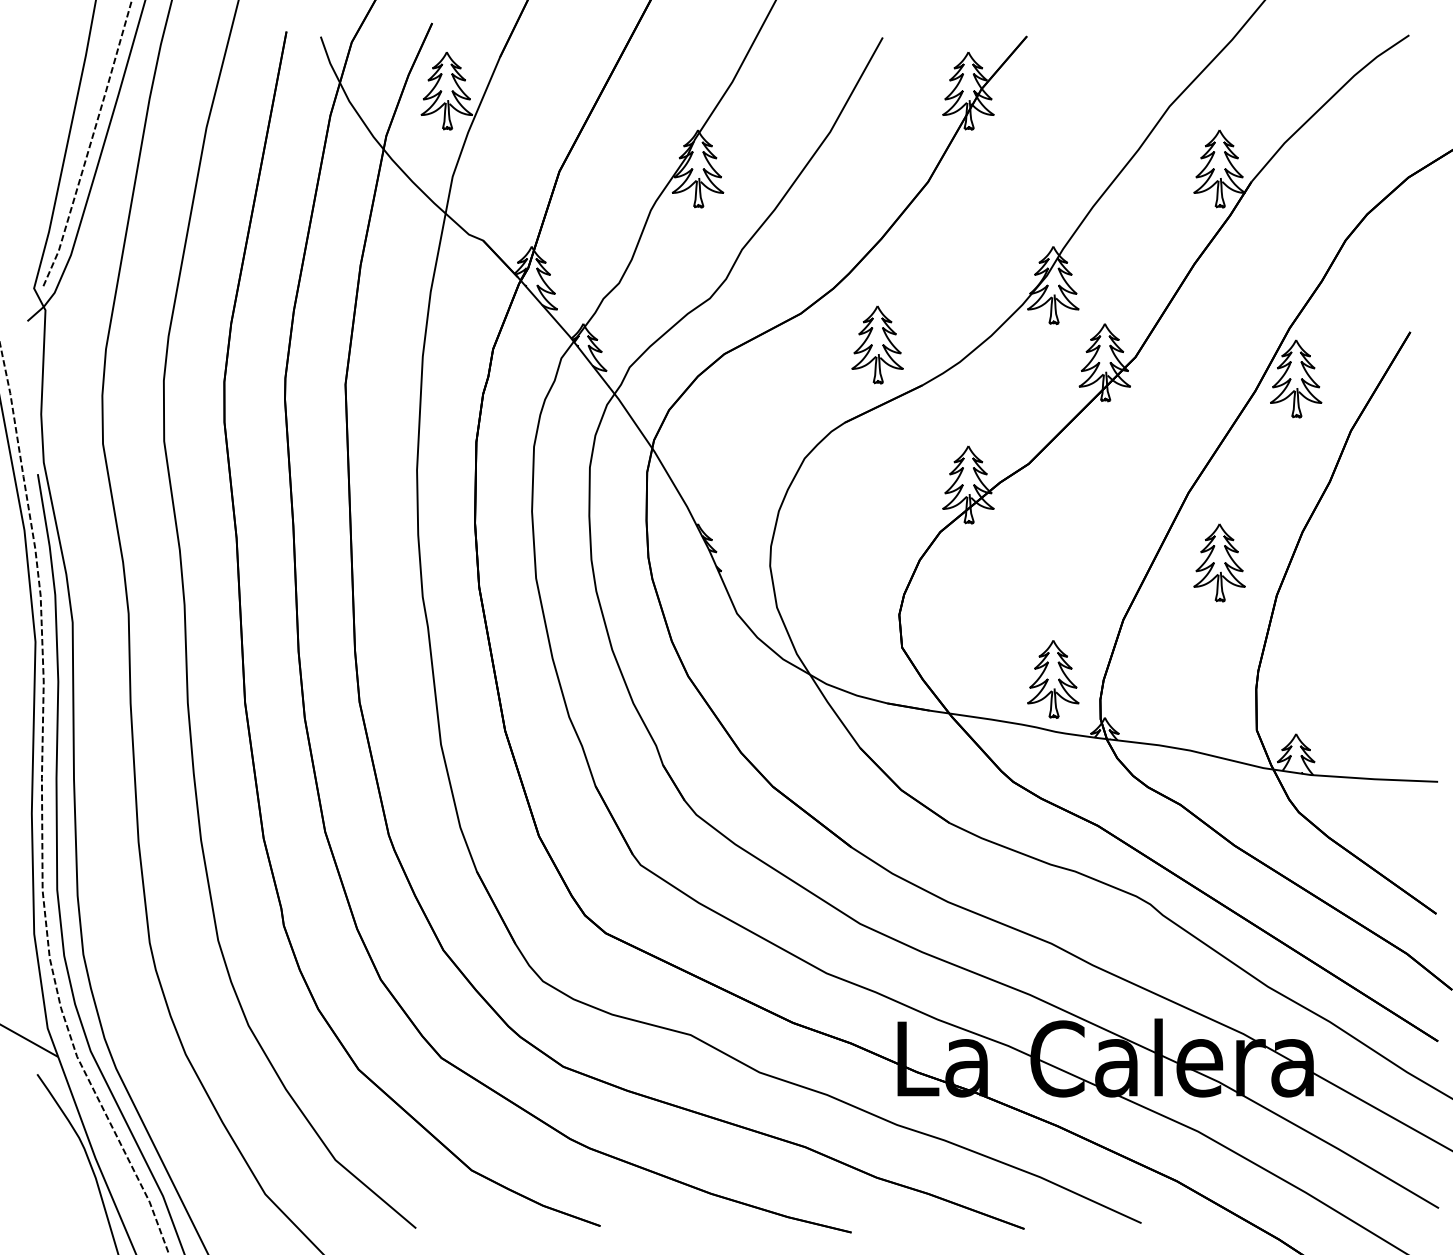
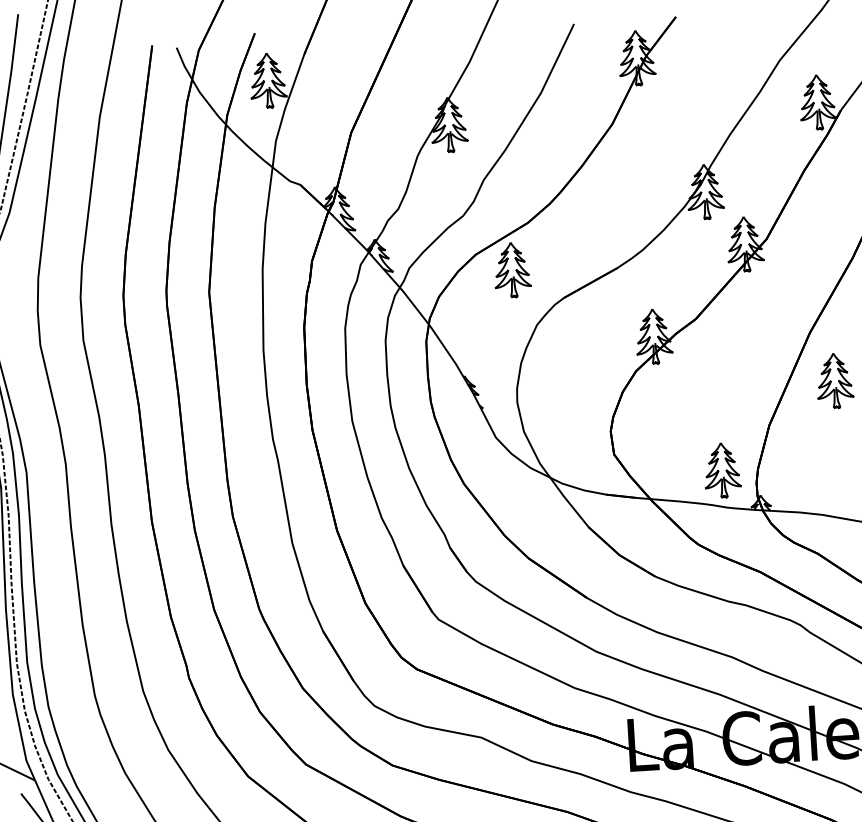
part: (877, 344) -> (512, 269), moved

